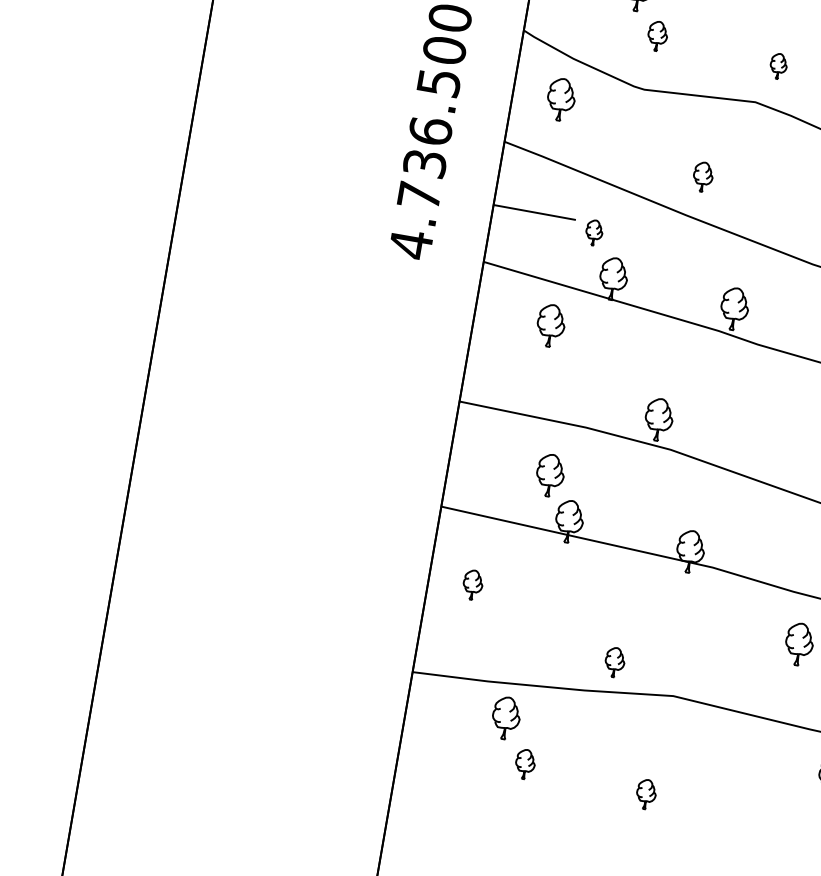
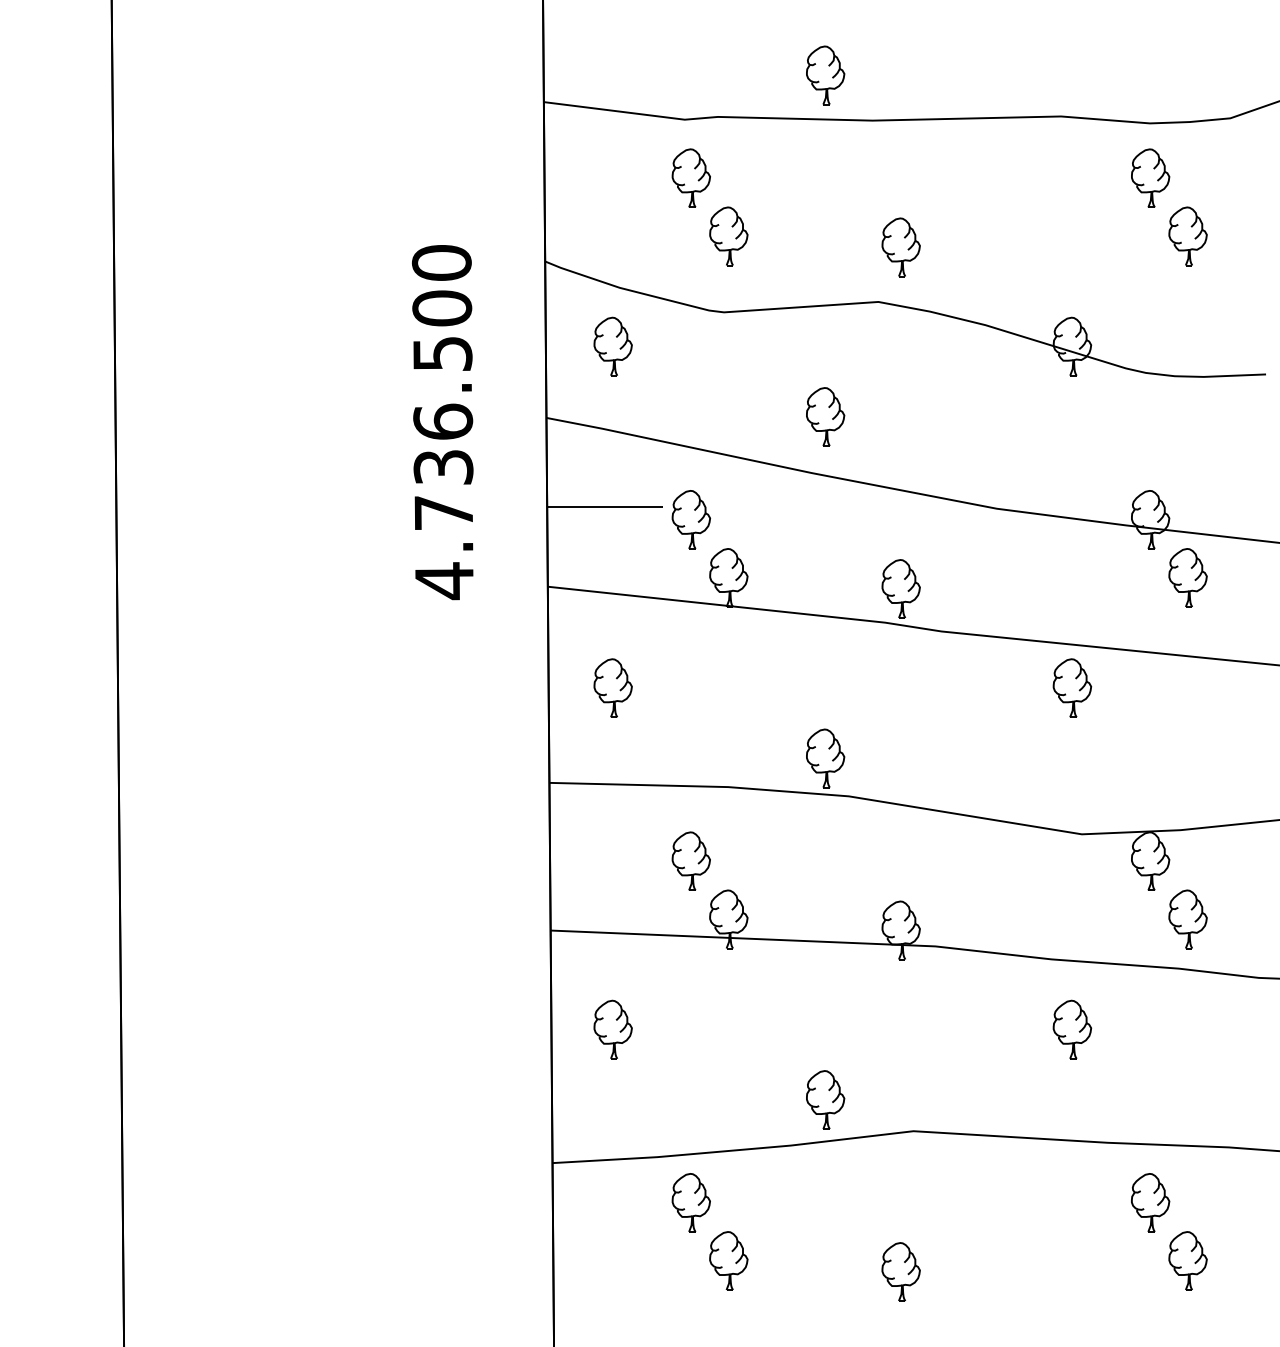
part: (657, 36) -> (728, 236), size x1.43
part: (778, 66) -> (900, 247), size x1.67
part: (703, 176) -> (825, 416), size x1.43
part: (593, 232) -> (690, 519), size x1.67
part: (550, 325) -> (612, 687), moved
part: (472, 584) -> (612, 1029), size x1.43
part: (614, 662) -> (825, 1099), size x1.43
part: (525, 764) -> (728, 1260), size x1.43
part: (645, 794) -> (900, 1271), size x1.43

